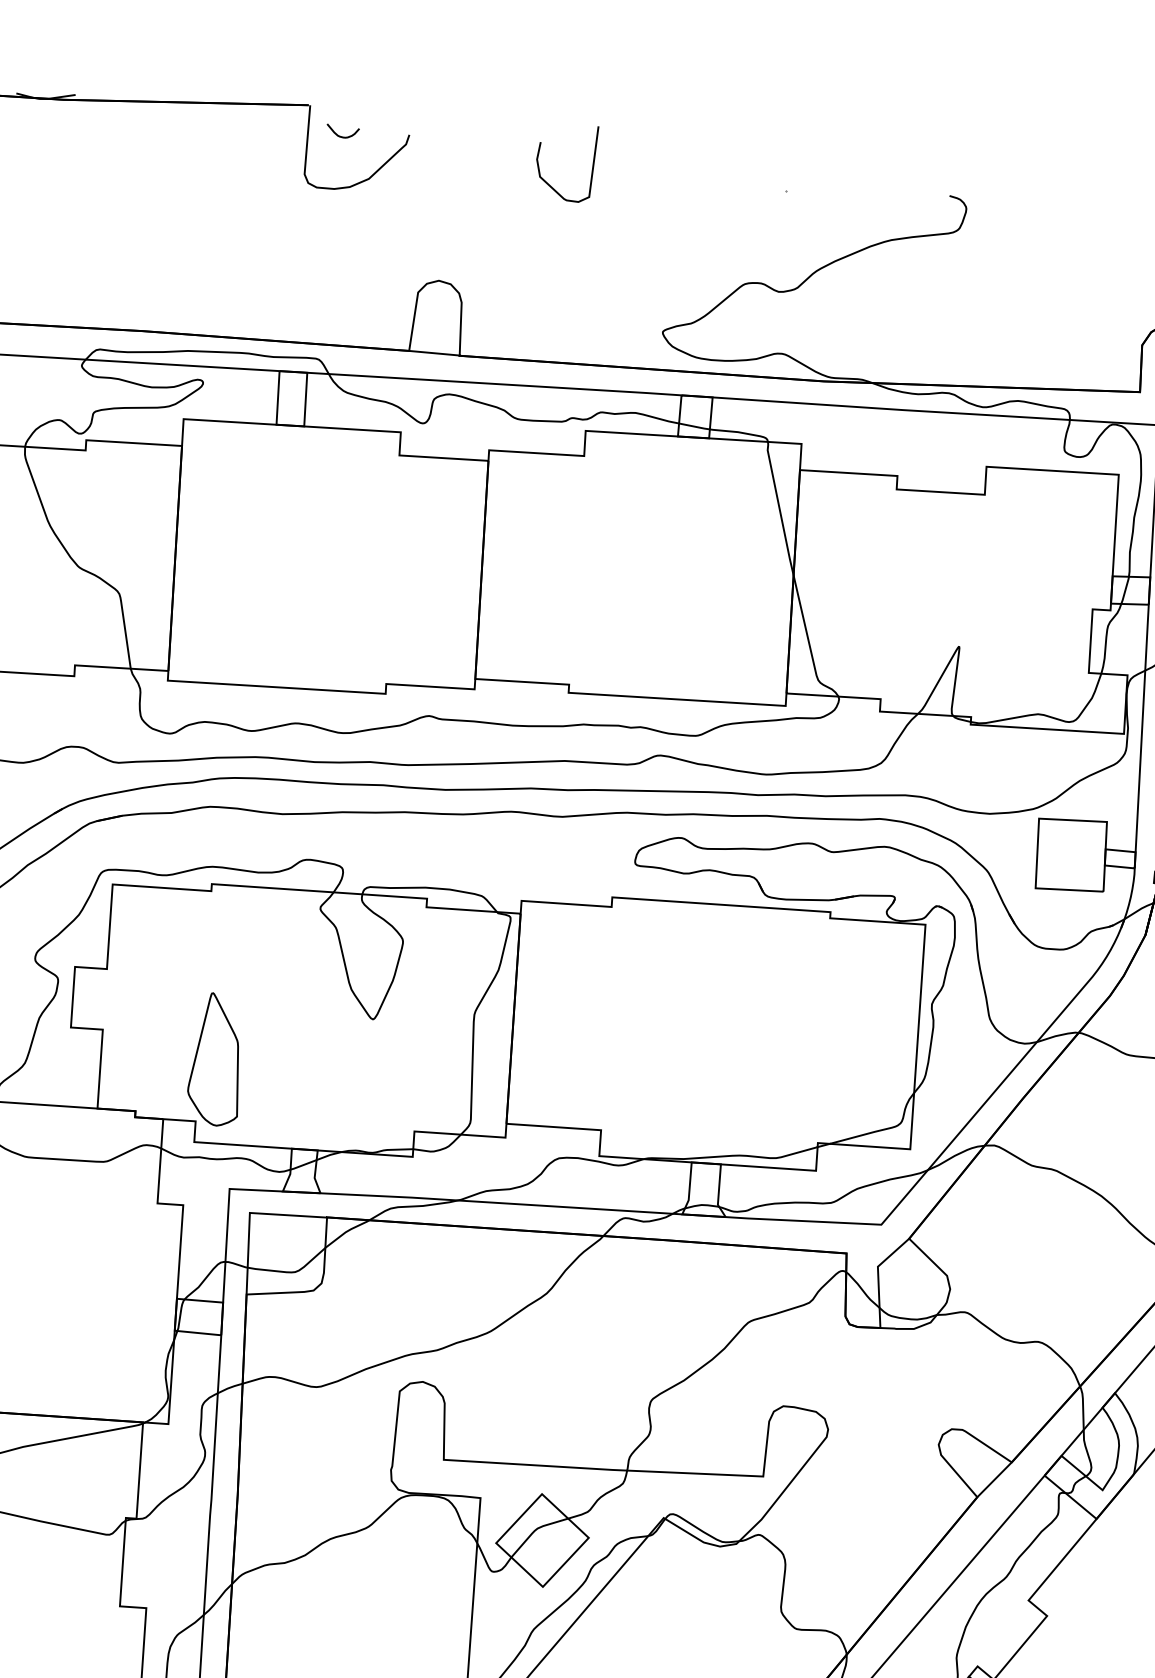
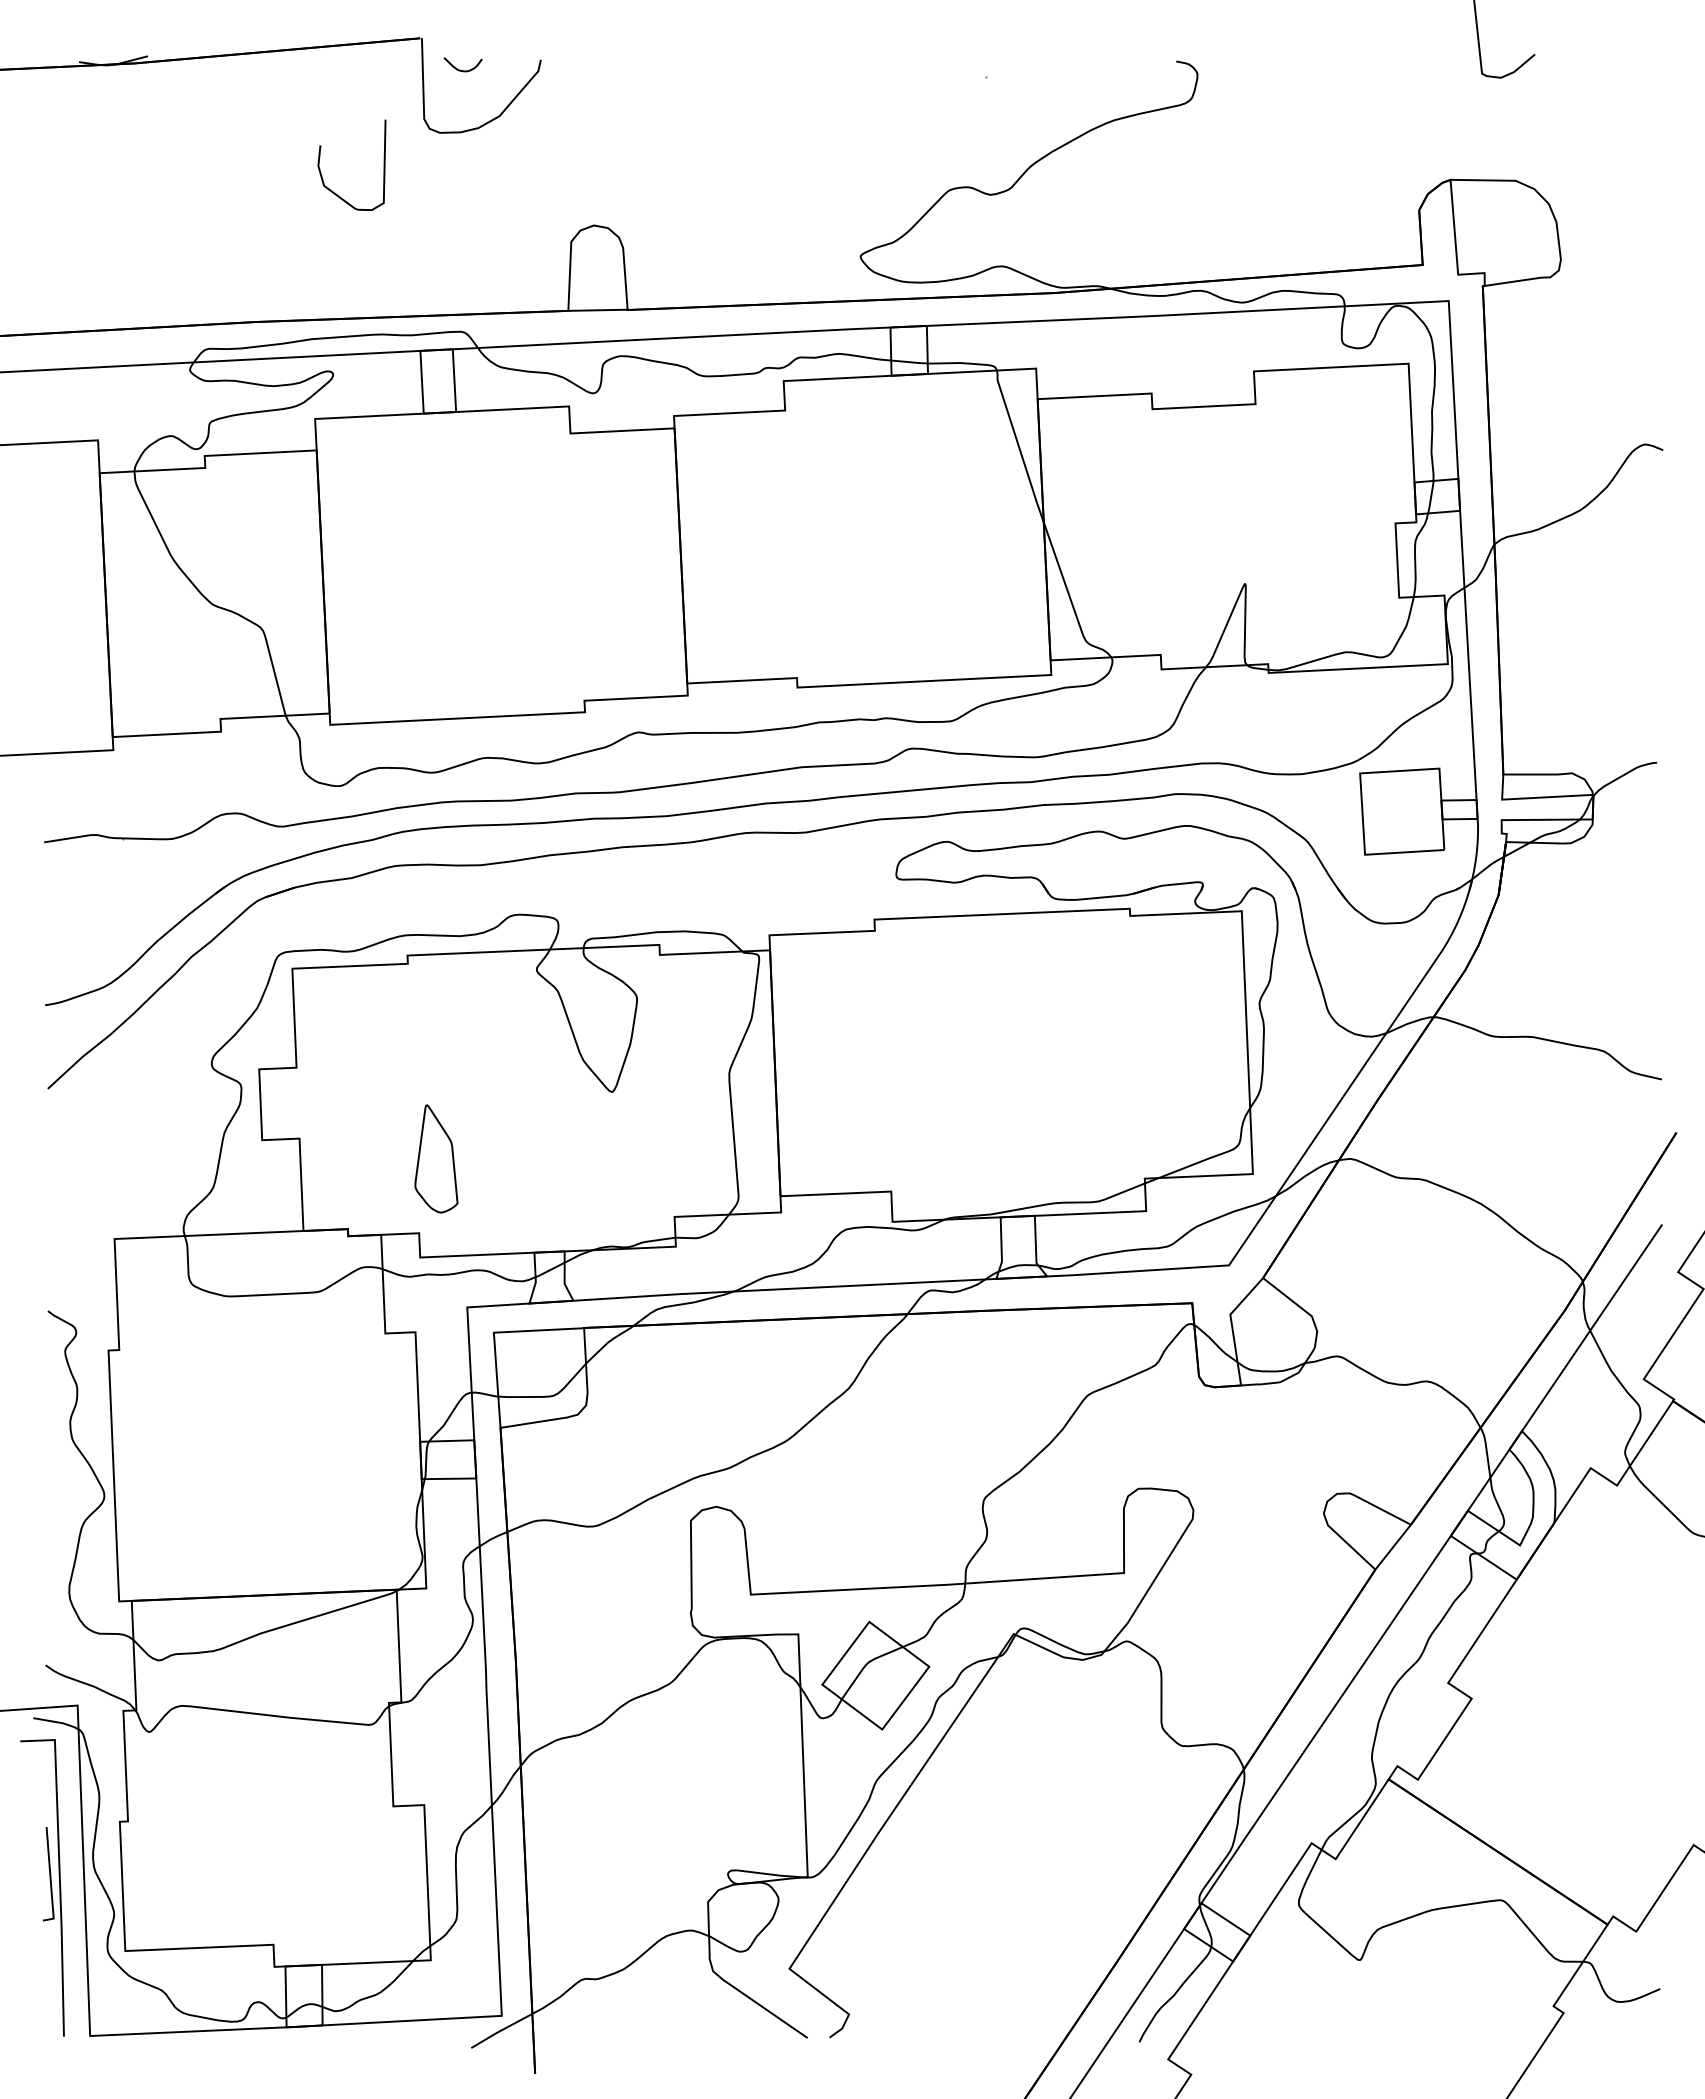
curve: (539, 167) -> (322, 175), moved
part: (217, 1059) -> (436, 1158), size x0.7

